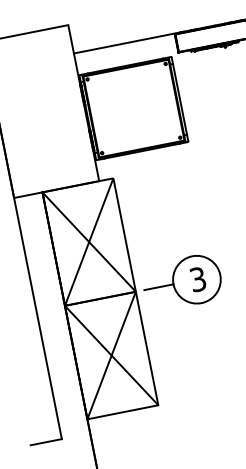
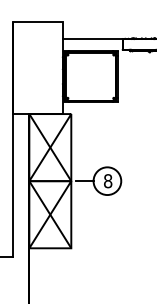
text: (198, 279) -> (108, 181), 3 -> 8

